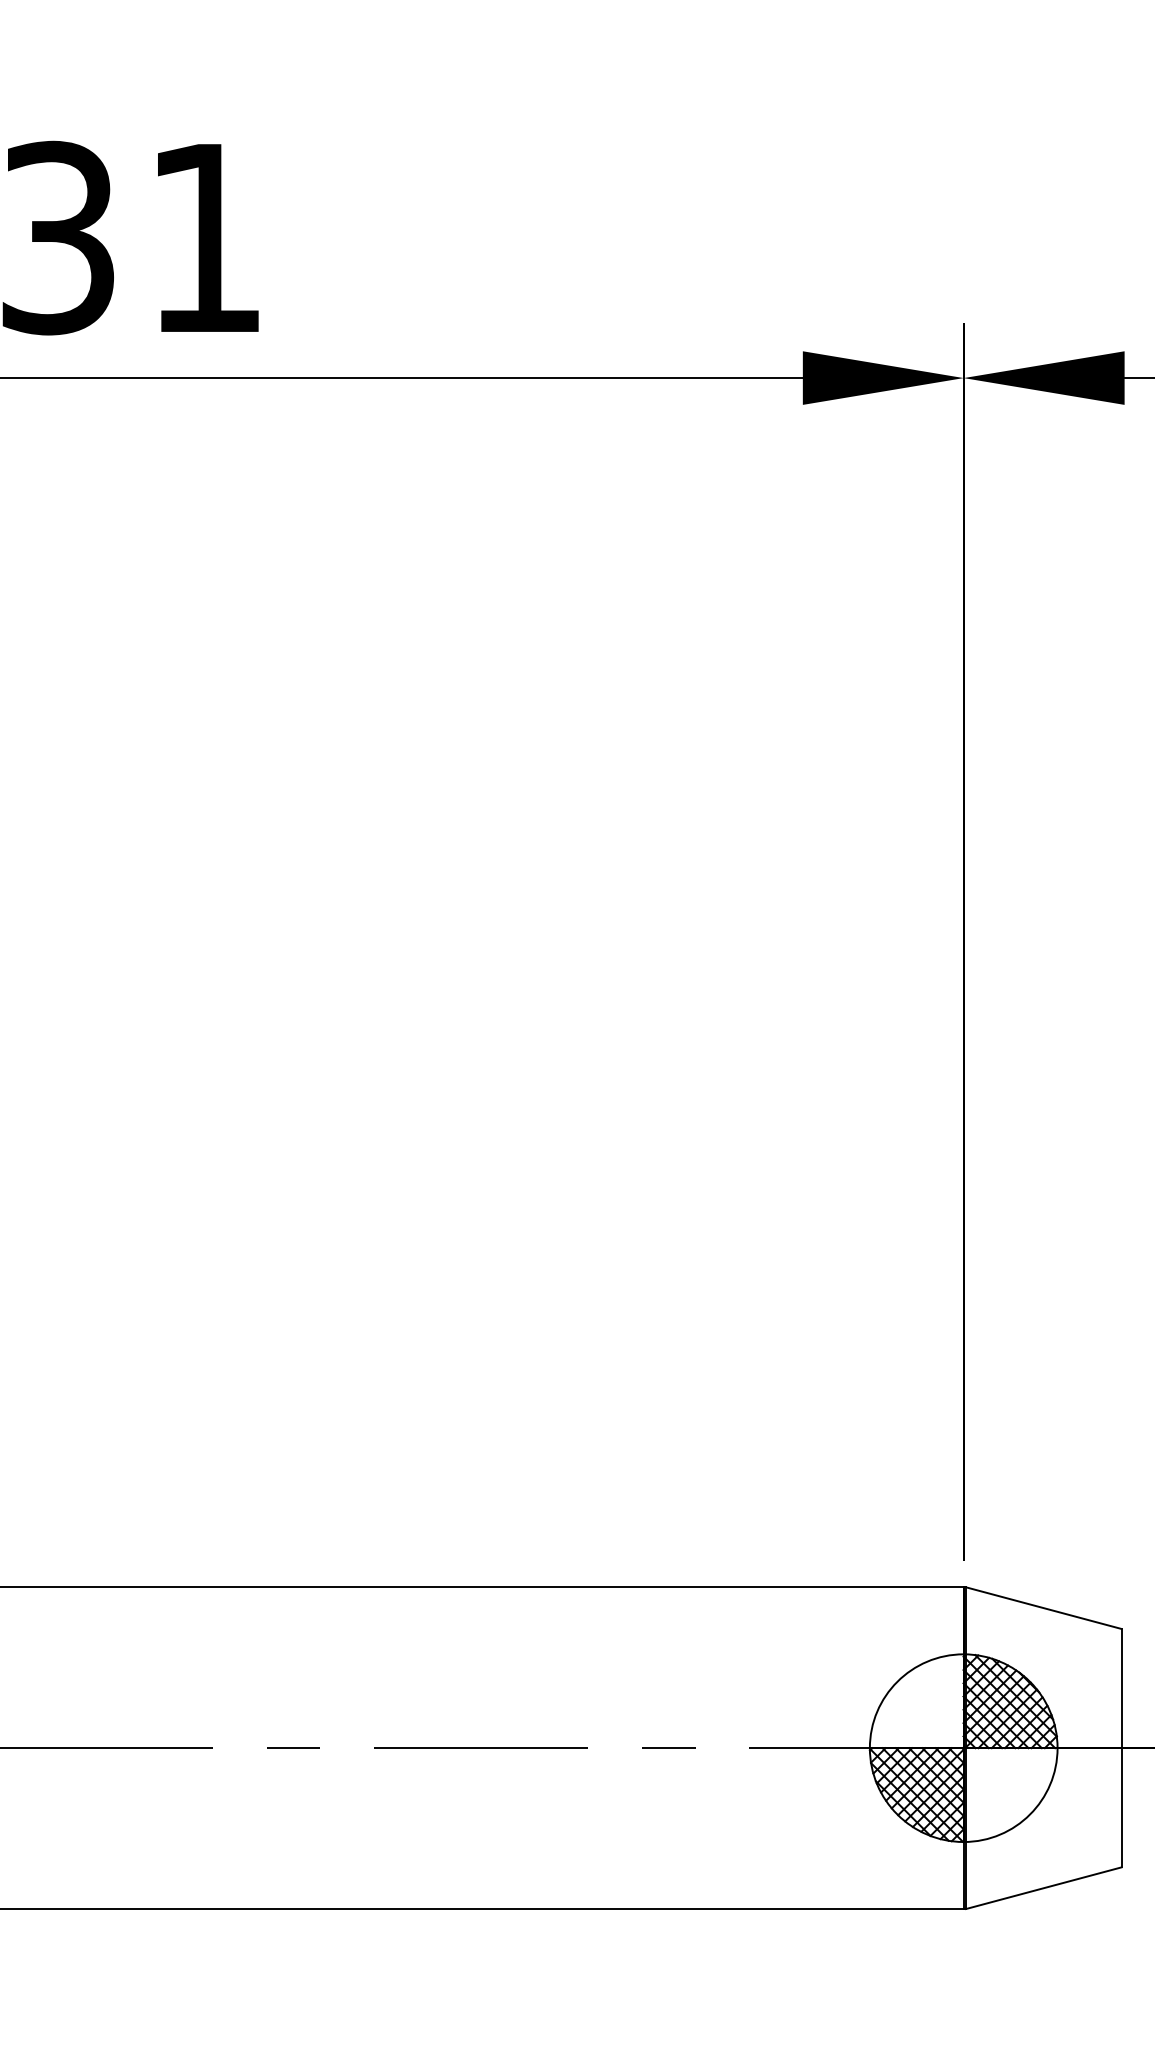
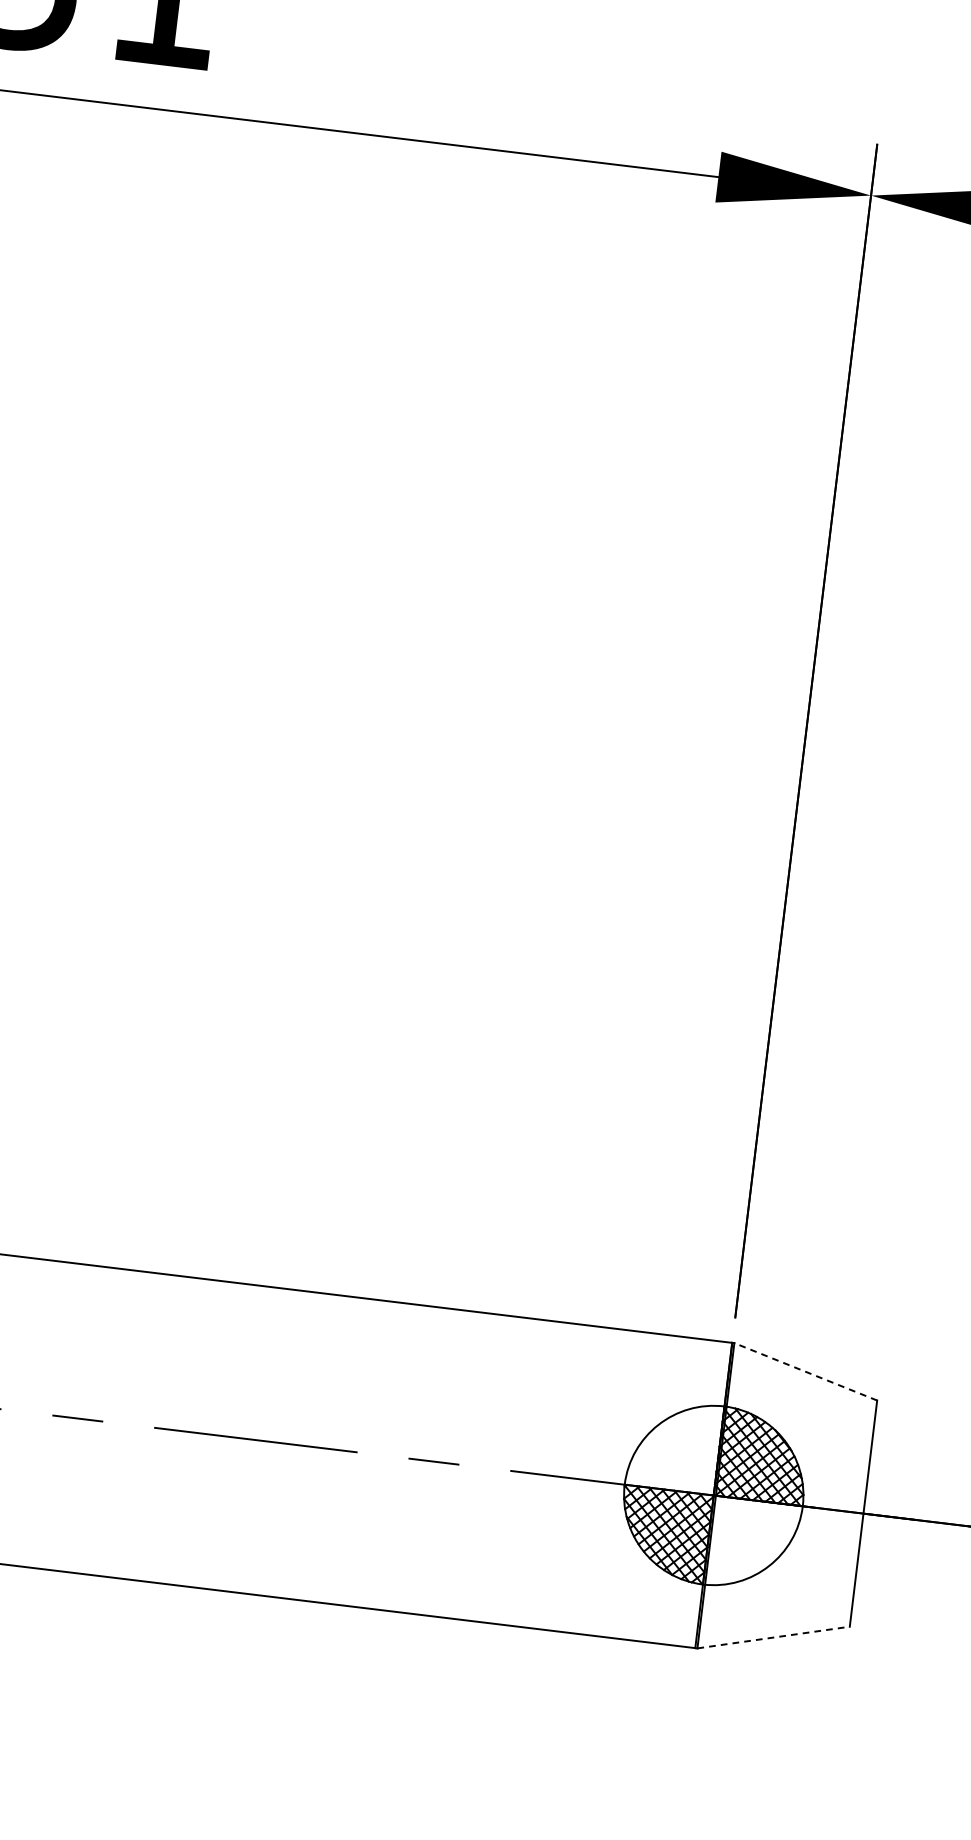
line: (1043, 1608) -> (805, 1372), solid -> dashed
line: (1043, 1888) -> (773, 1637), solid -> dashed

